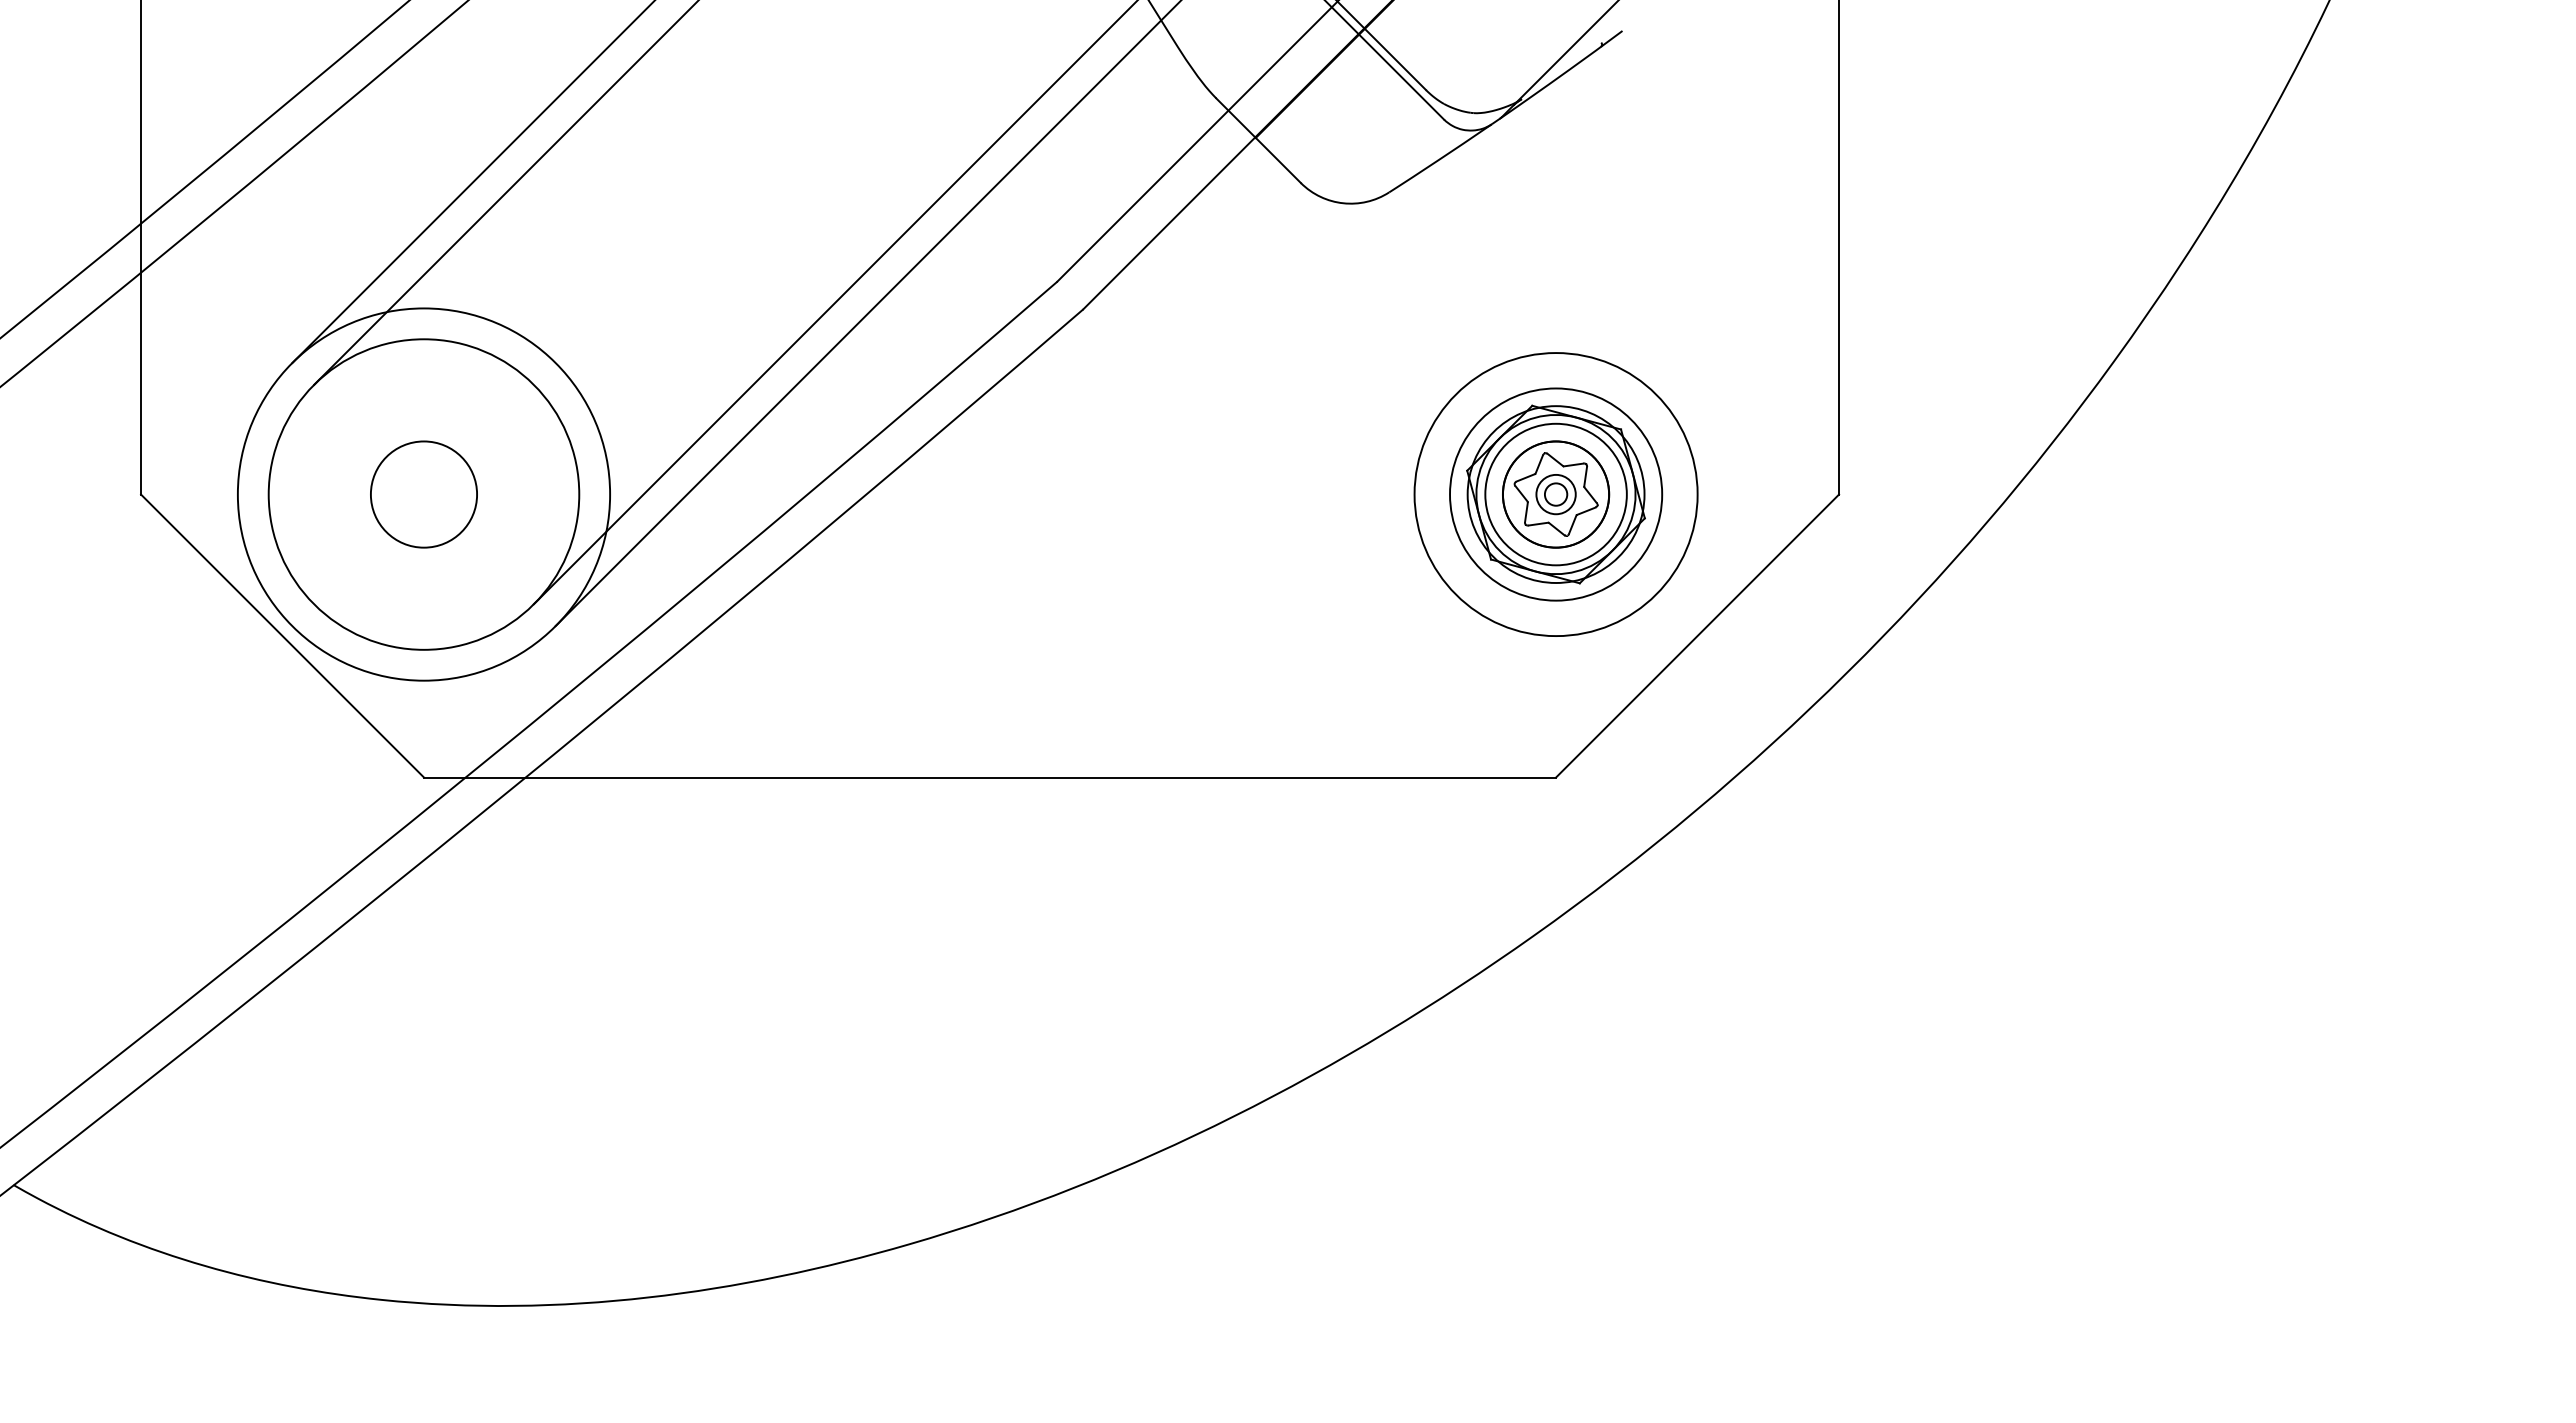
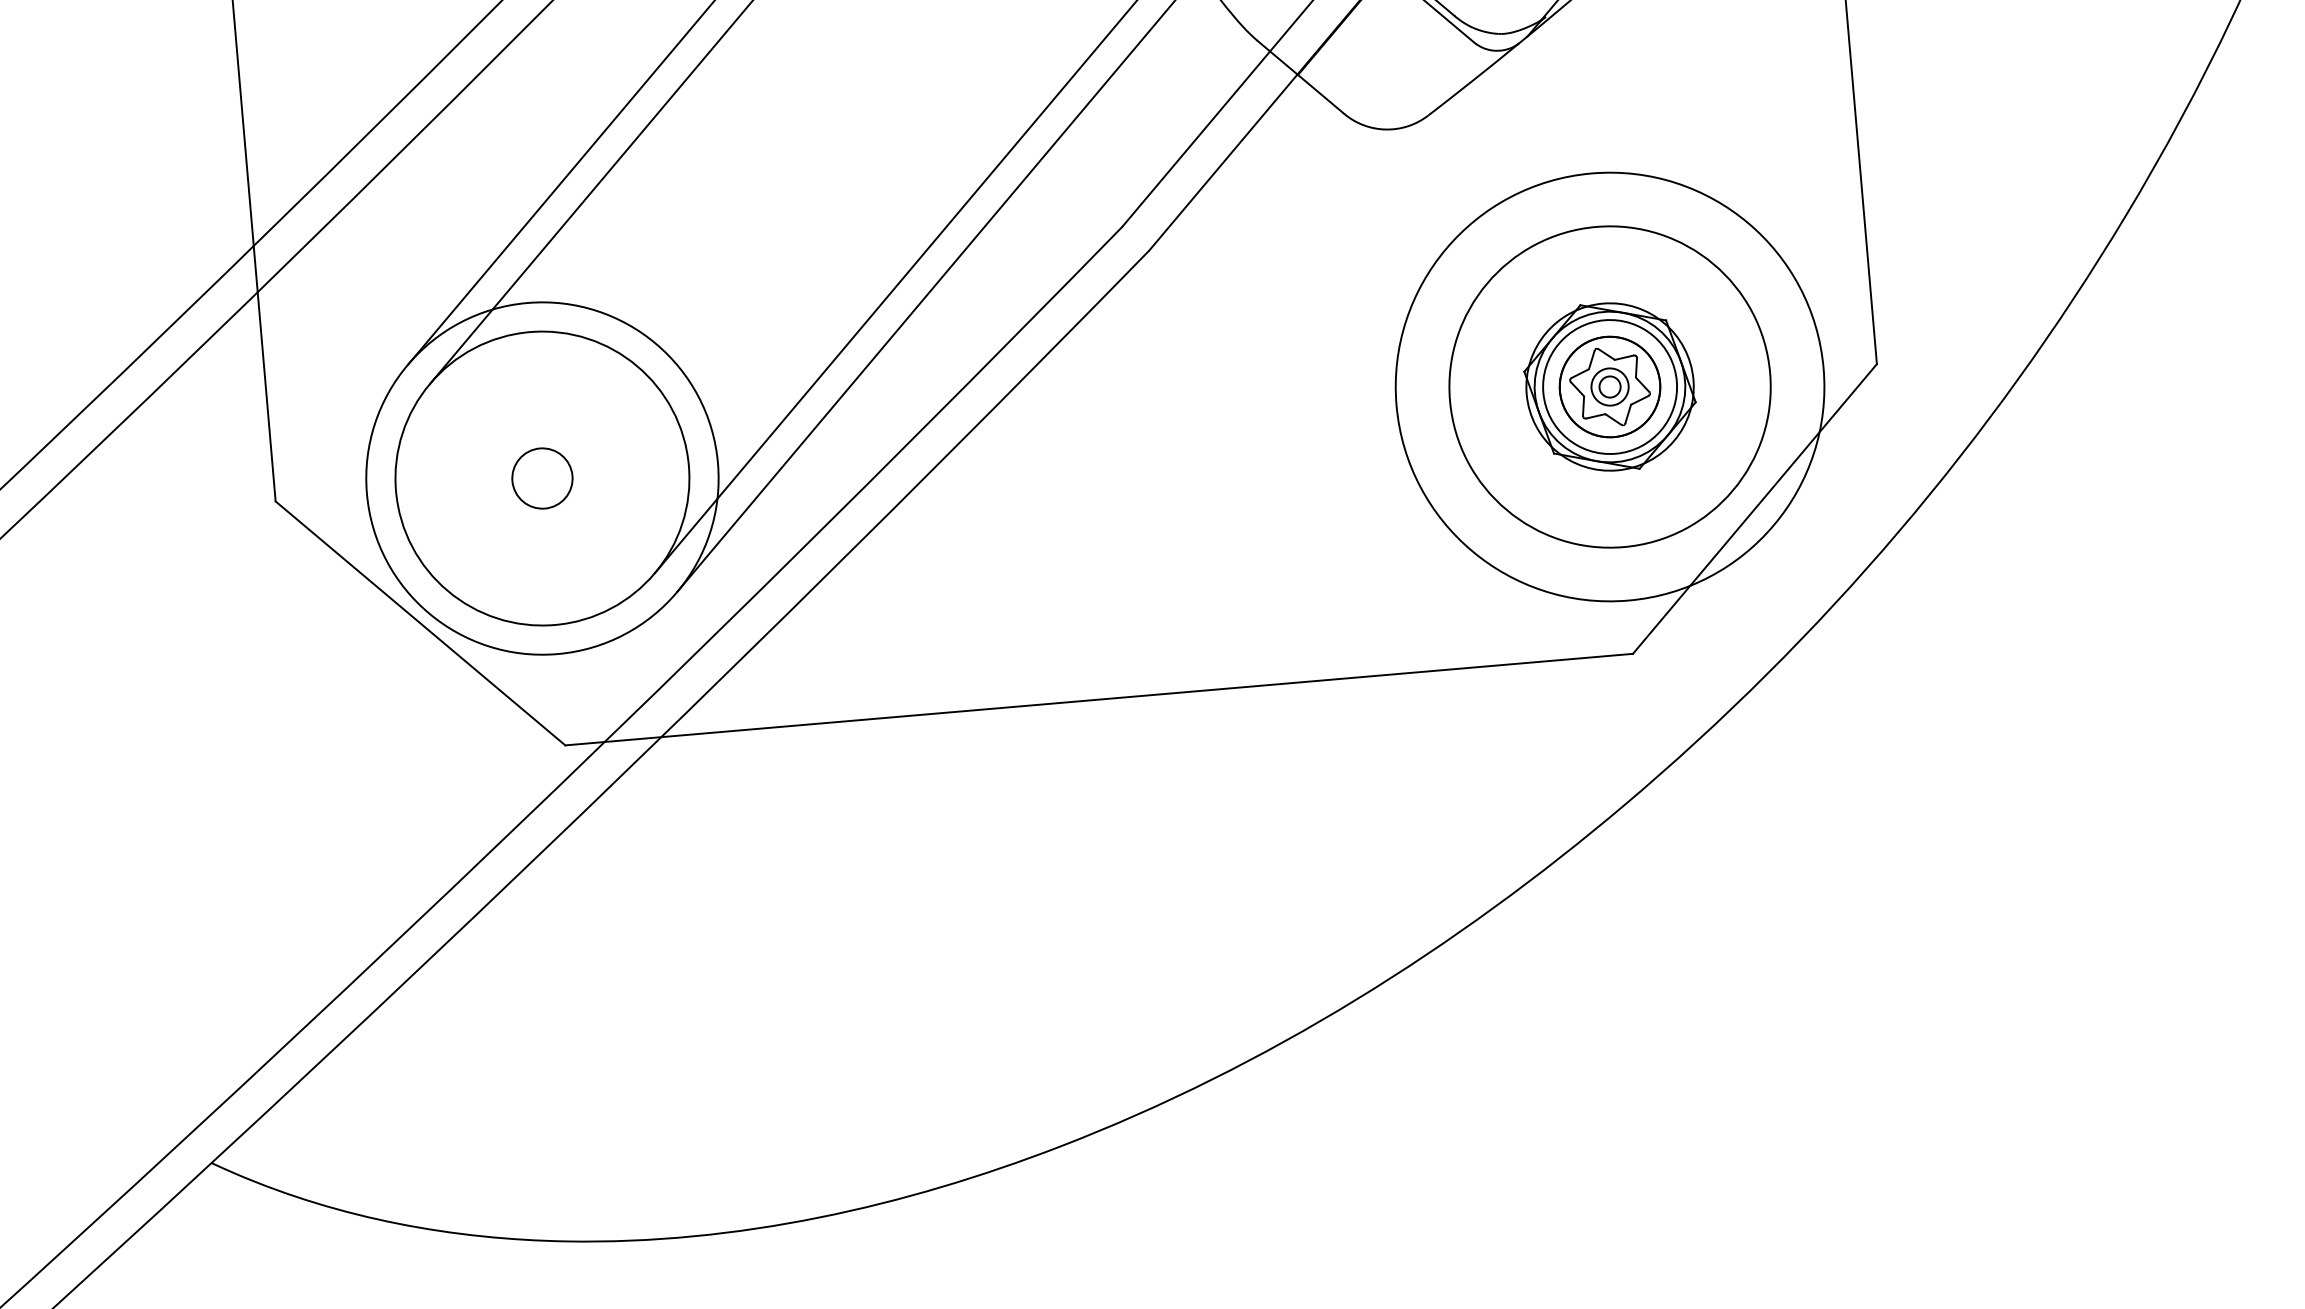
circle: (423, 494) -> (541, 478), size x0.6
circle: (1555, 494) -> (1609, 387), size x1.6
circle: (1556, 494) -> (1610, 386), size x1.6

